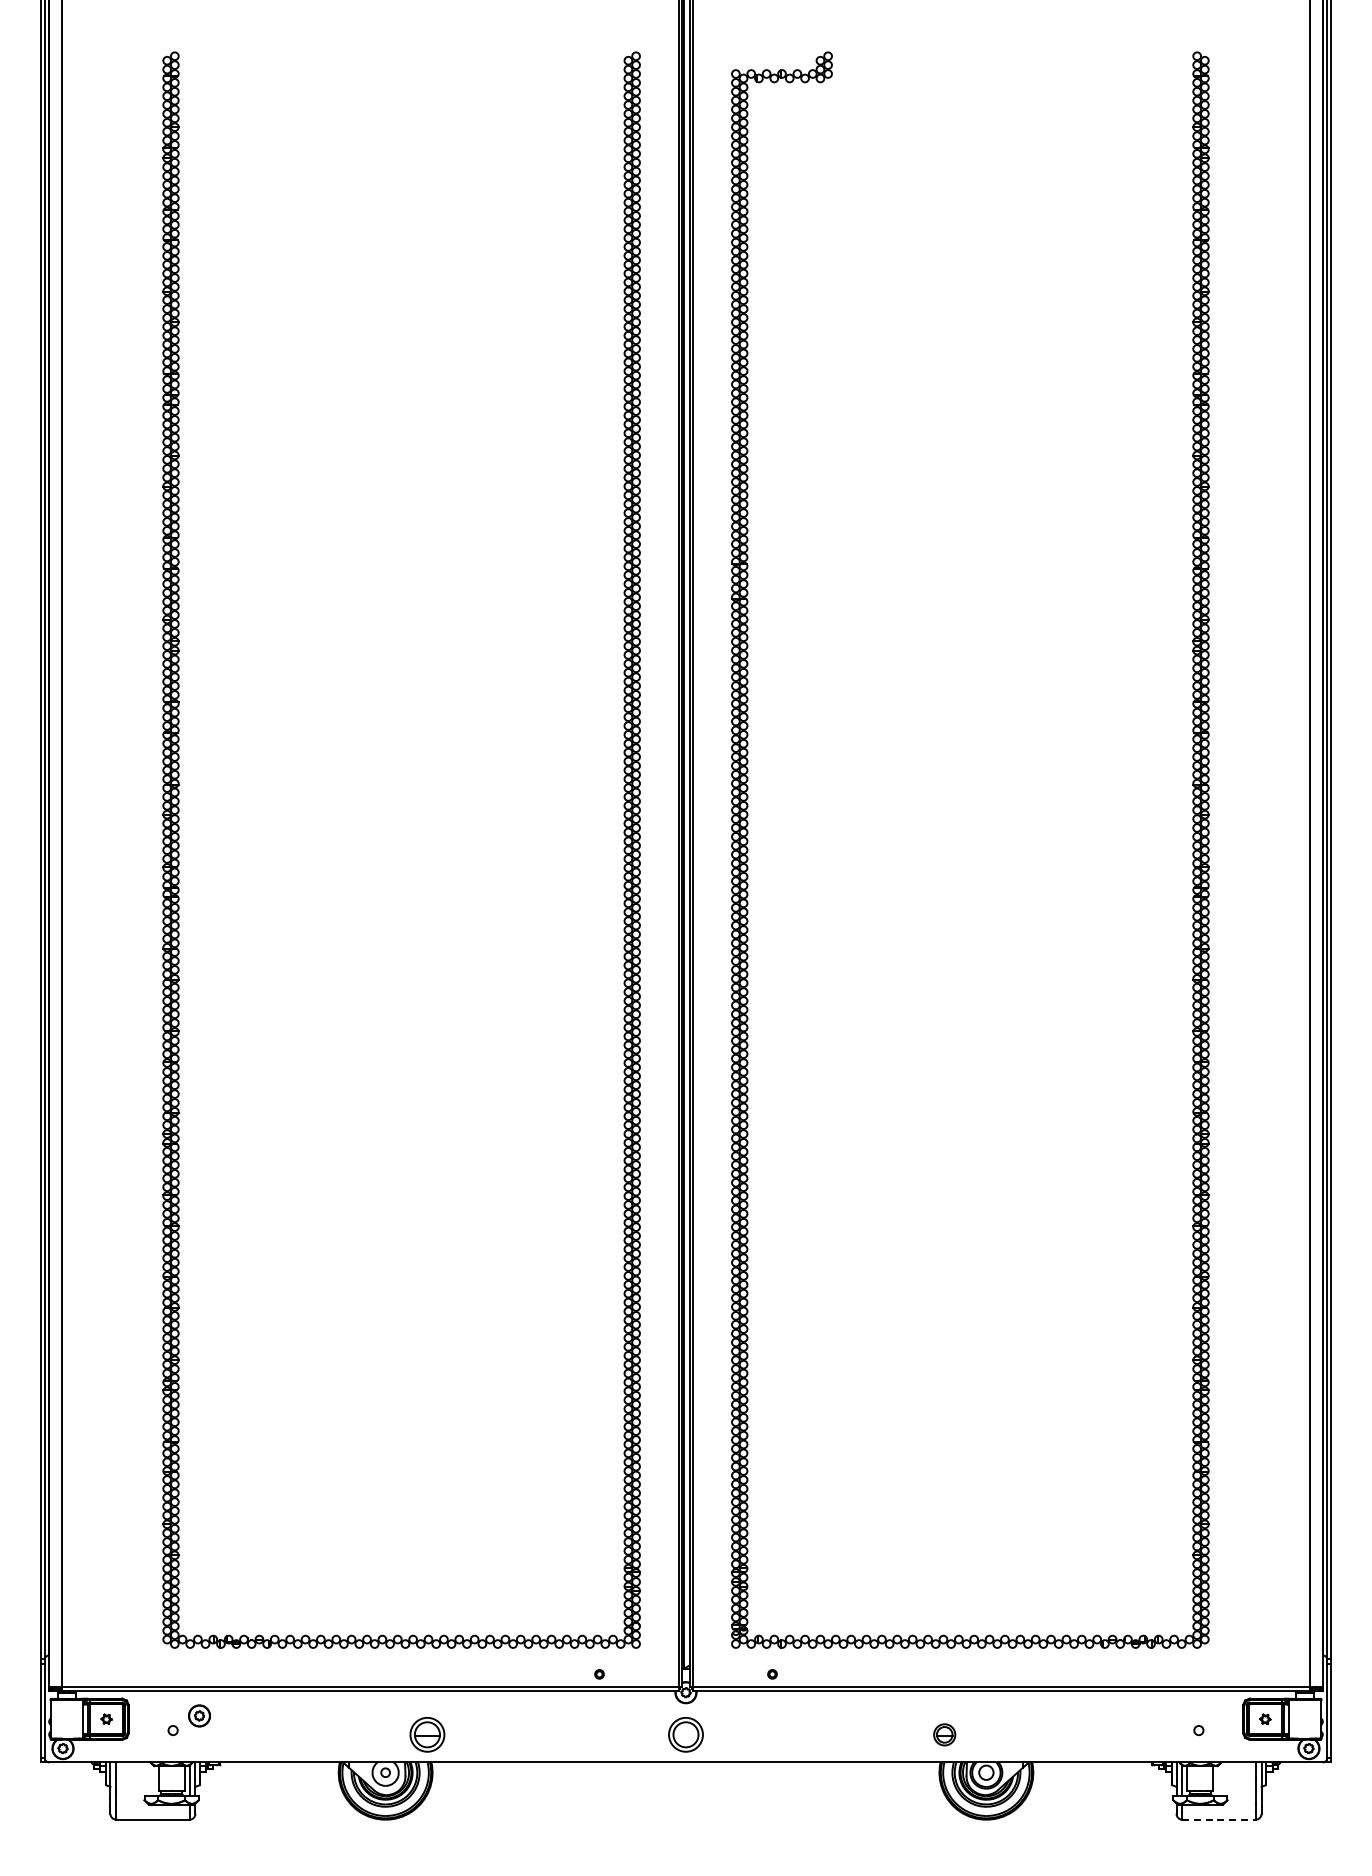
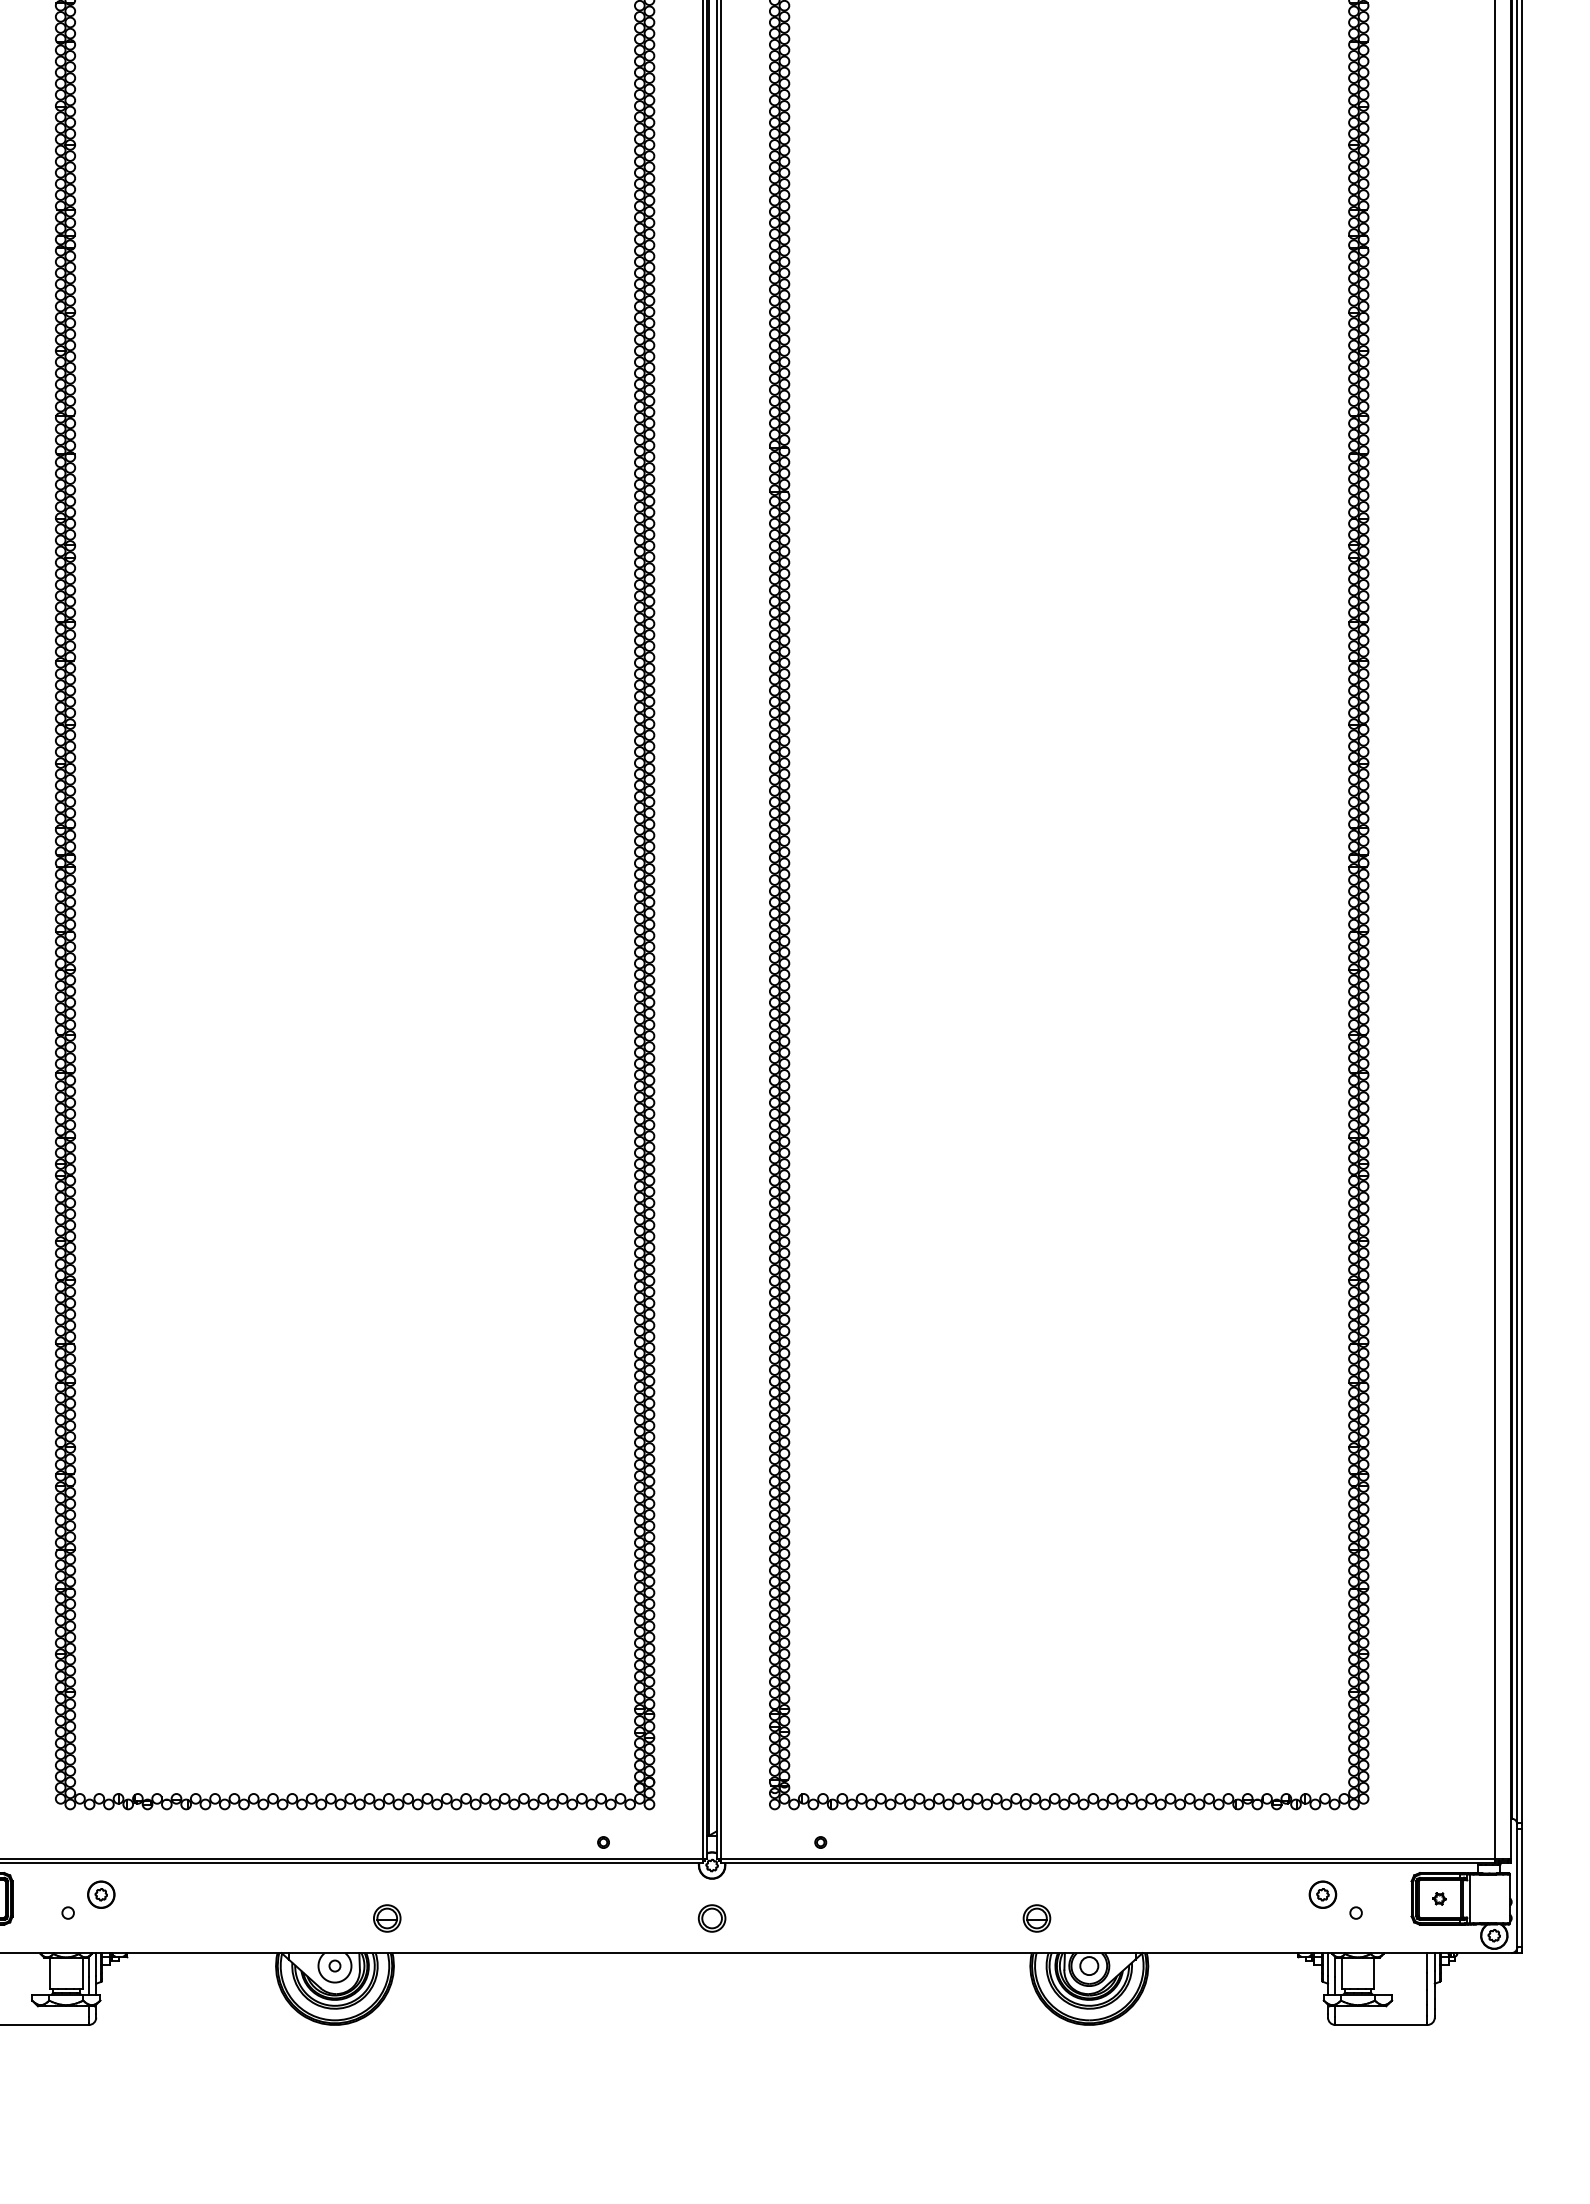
part: (1172, 1715) -> (1322, 1894), added
part: (426, 1734) -> (386, 1918), size x0.62
part: (685, 1734) -> (711, 1918), size x0.62
line: (1219, 1819) -> (1381, 2024), dashed -> solid

